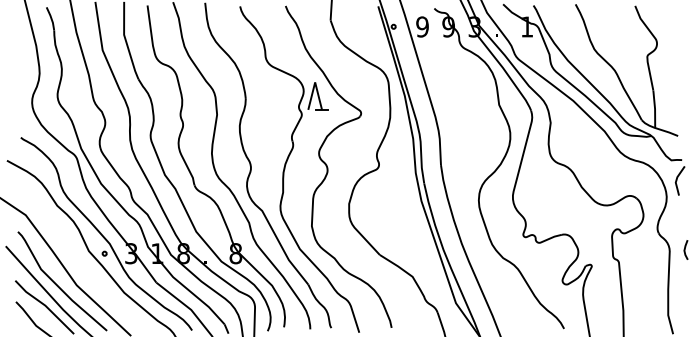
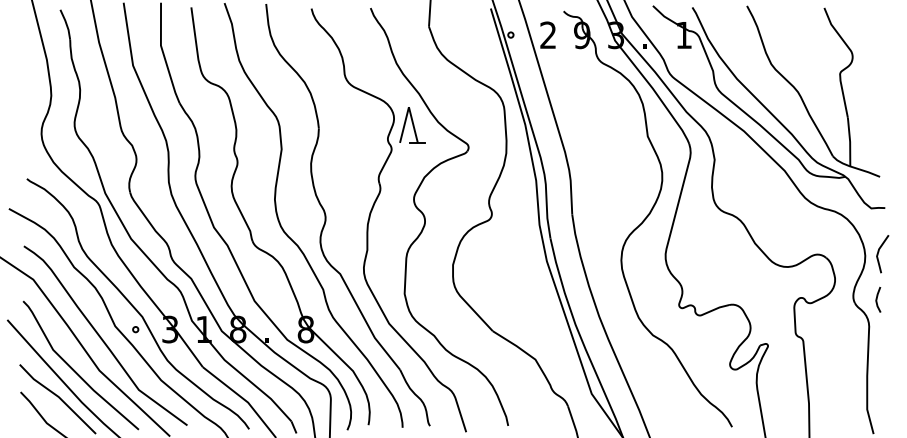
text: (422, 27) -> (548, 35), 9 -> 2
line: (677, 179) -> (879, 252), moved
line: (685, 249) -> (877, 299), moved
curve: (79, 260) -> (102, 338), added

